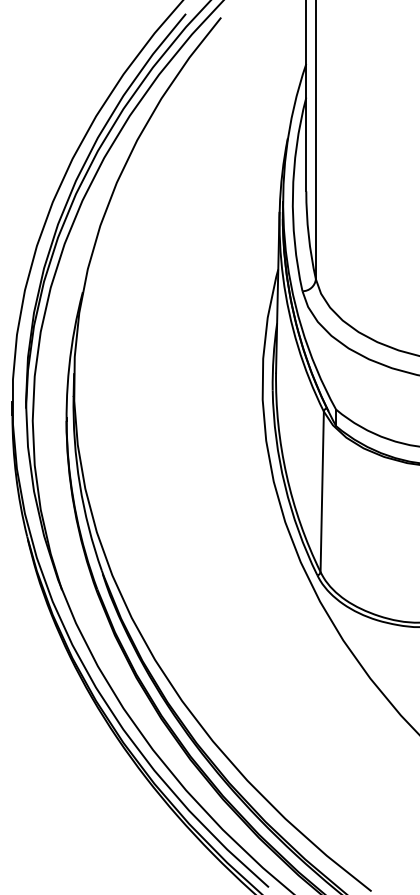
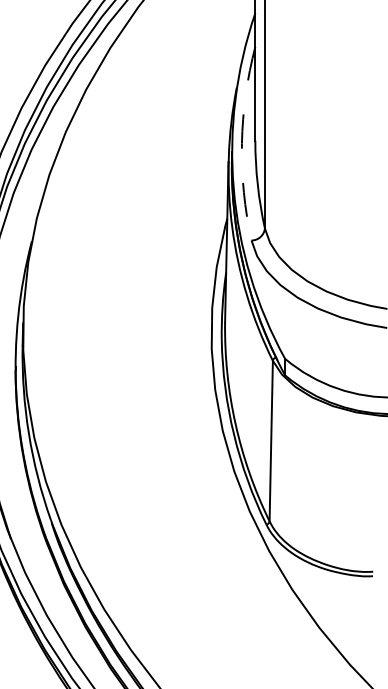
arc: (292, 194) -> (241, 143), solid -> dashed

